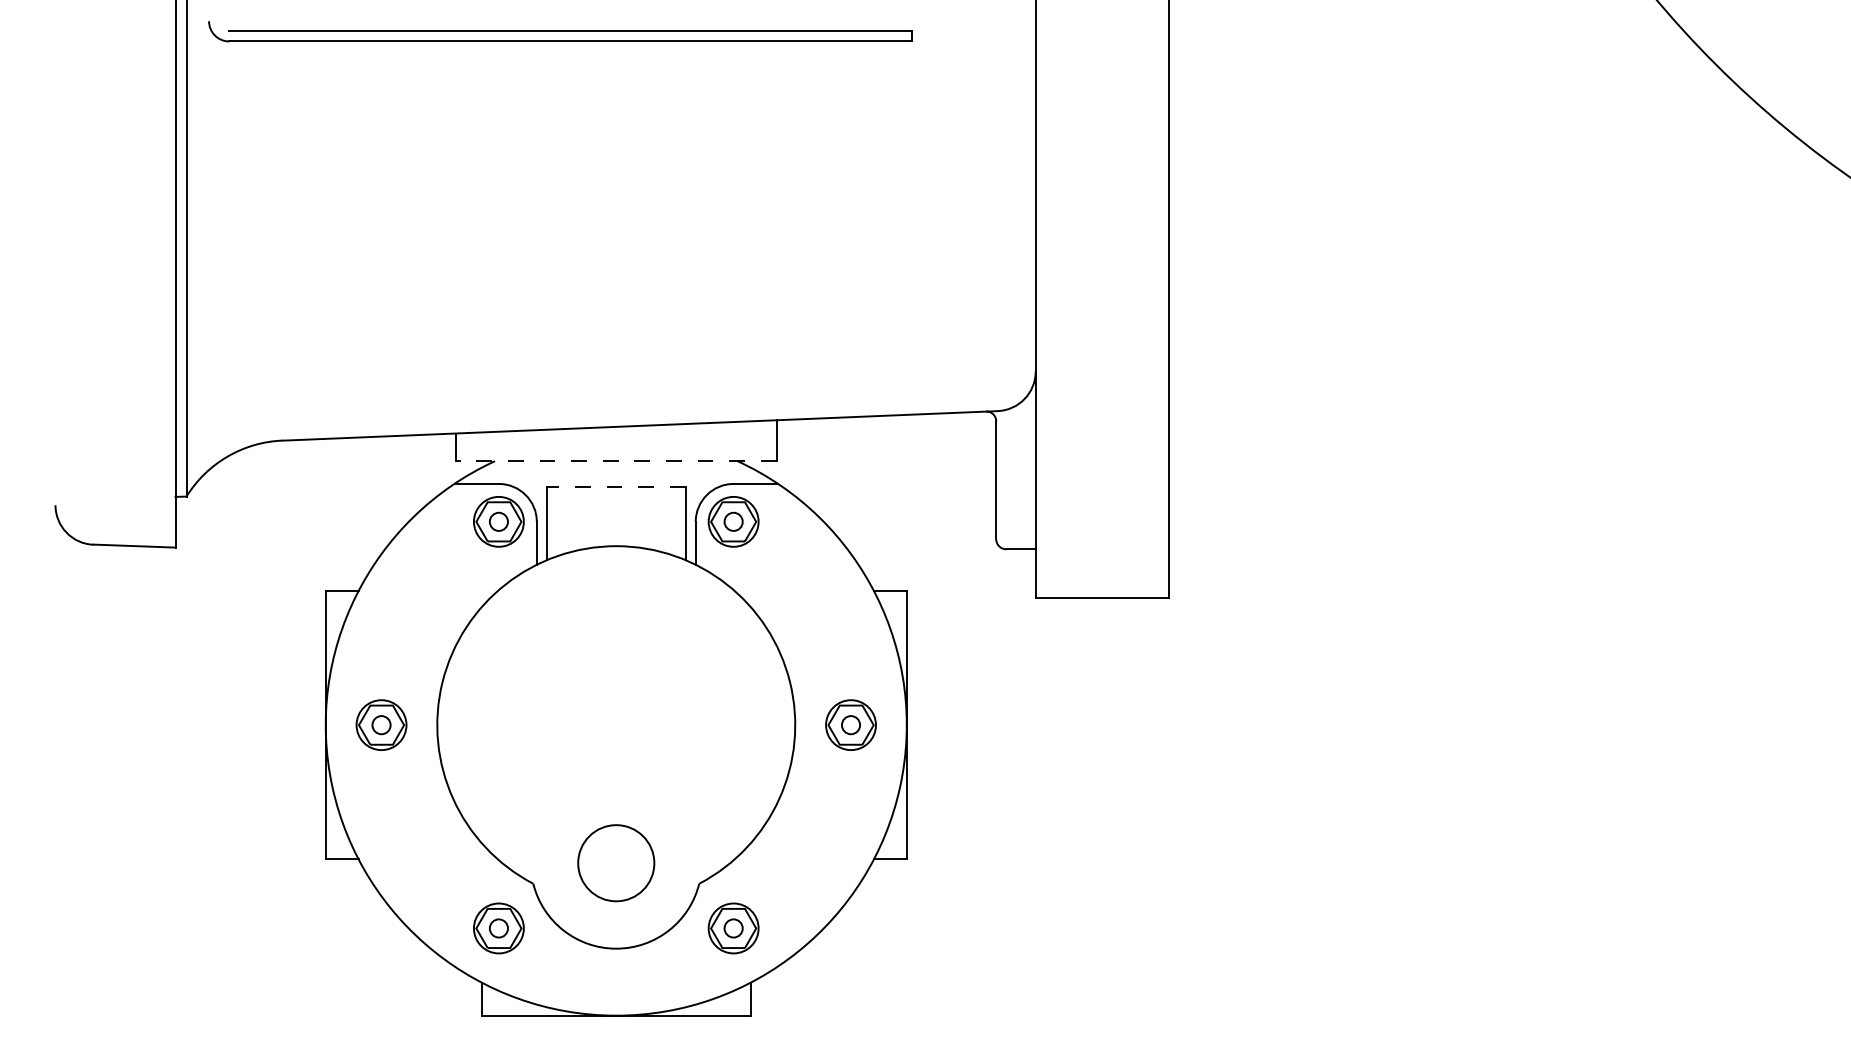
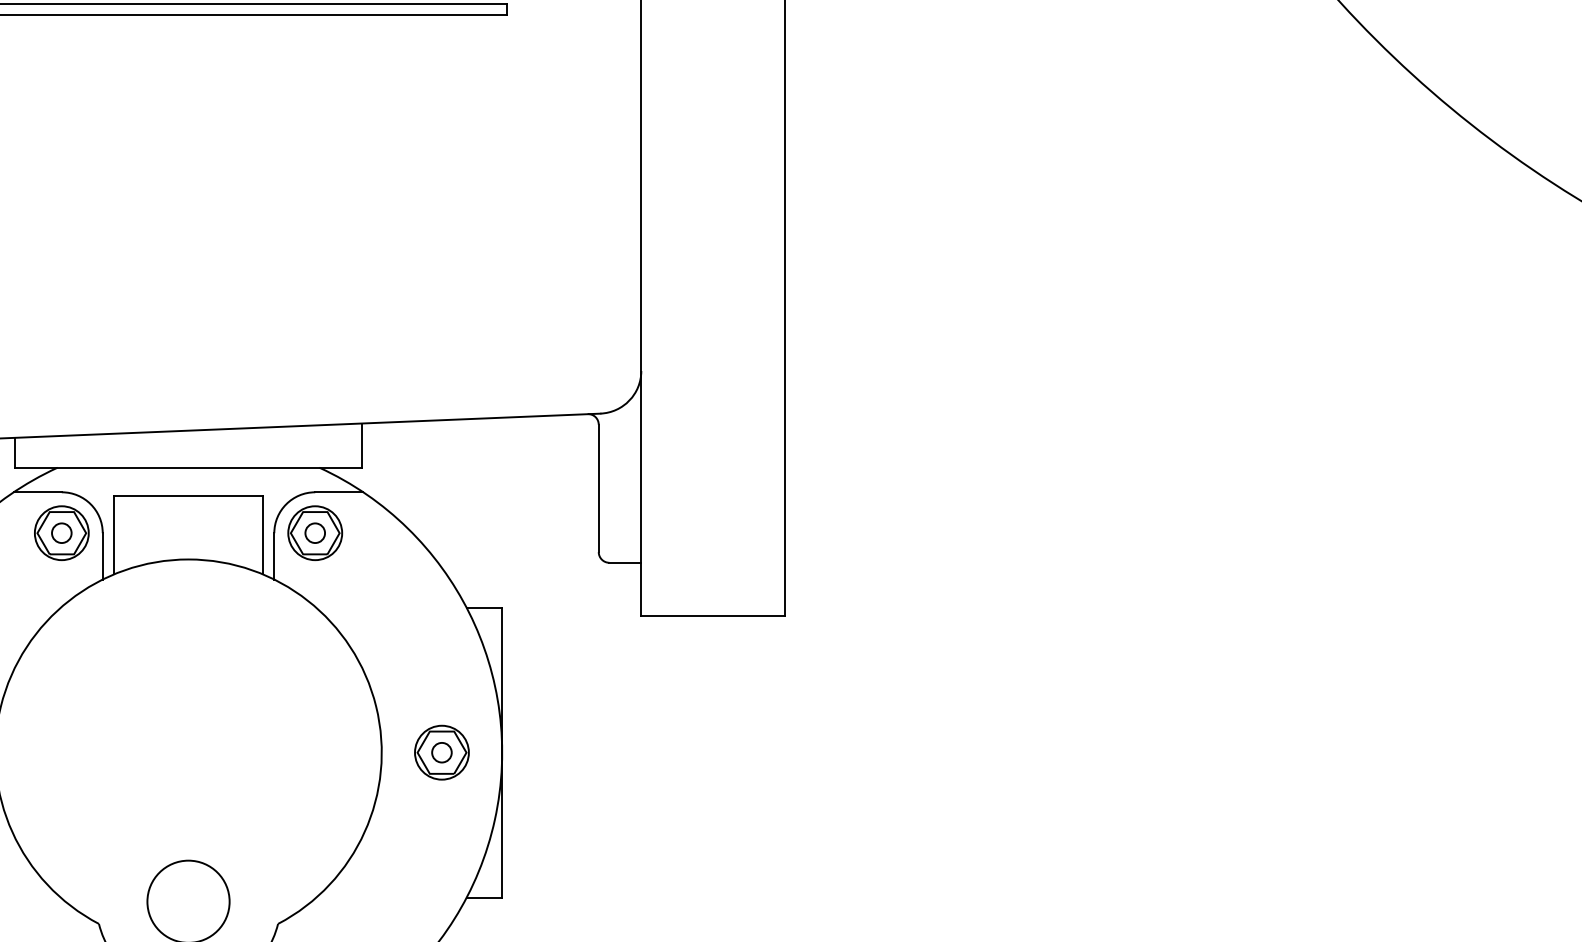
line: (615, 461) -> (187, 468), dashed -> solid
line: (615, 487) -> (187, 496), dashed -> solid

